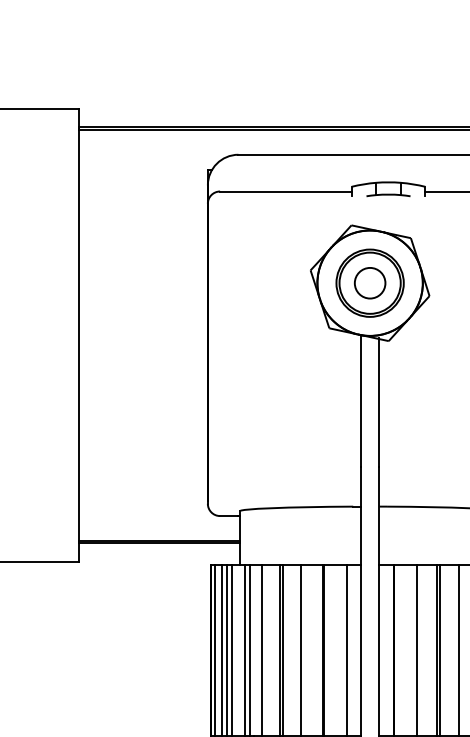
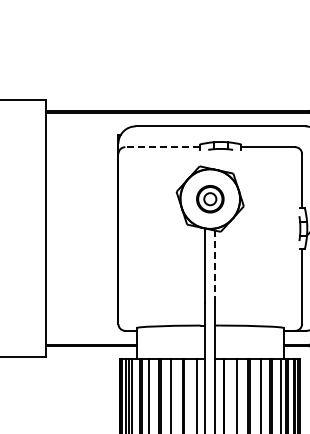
line: (285, 192) -> (162, 147), solid -> dashed
part: (370, 283) -> (210, 199), size x0.7
line: (379, 402) -> (215, 266), solid -> dashed

